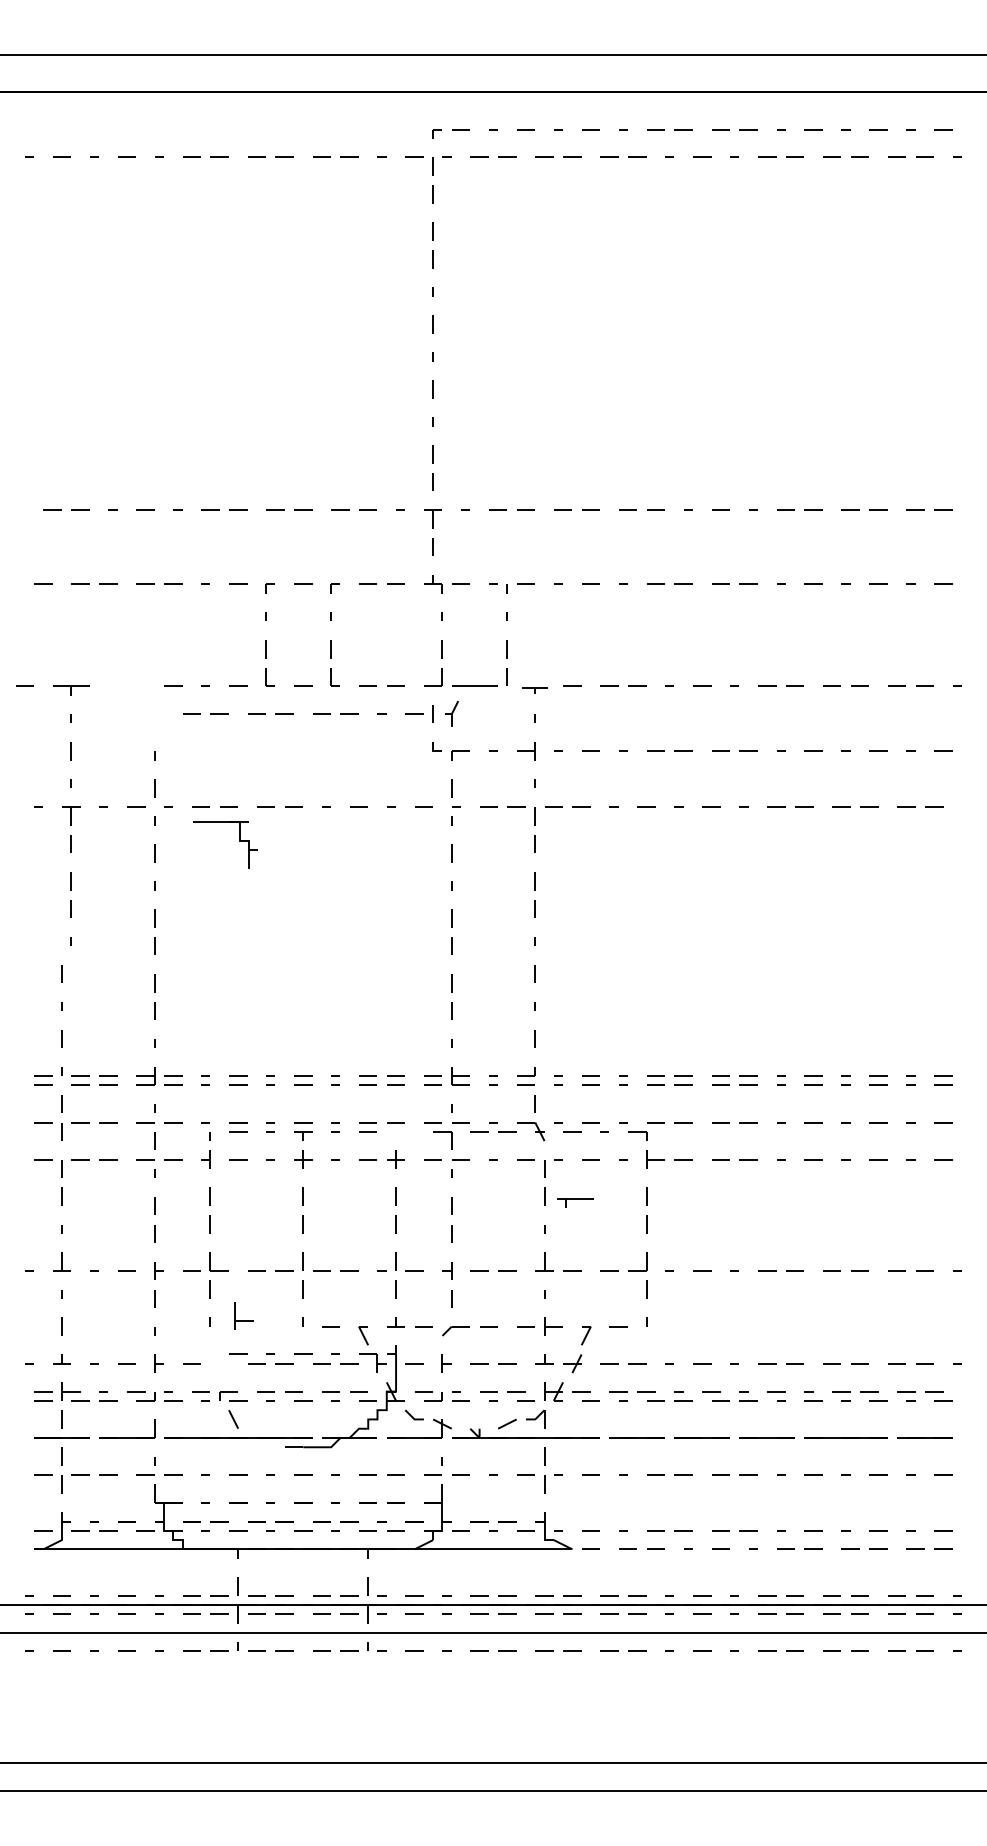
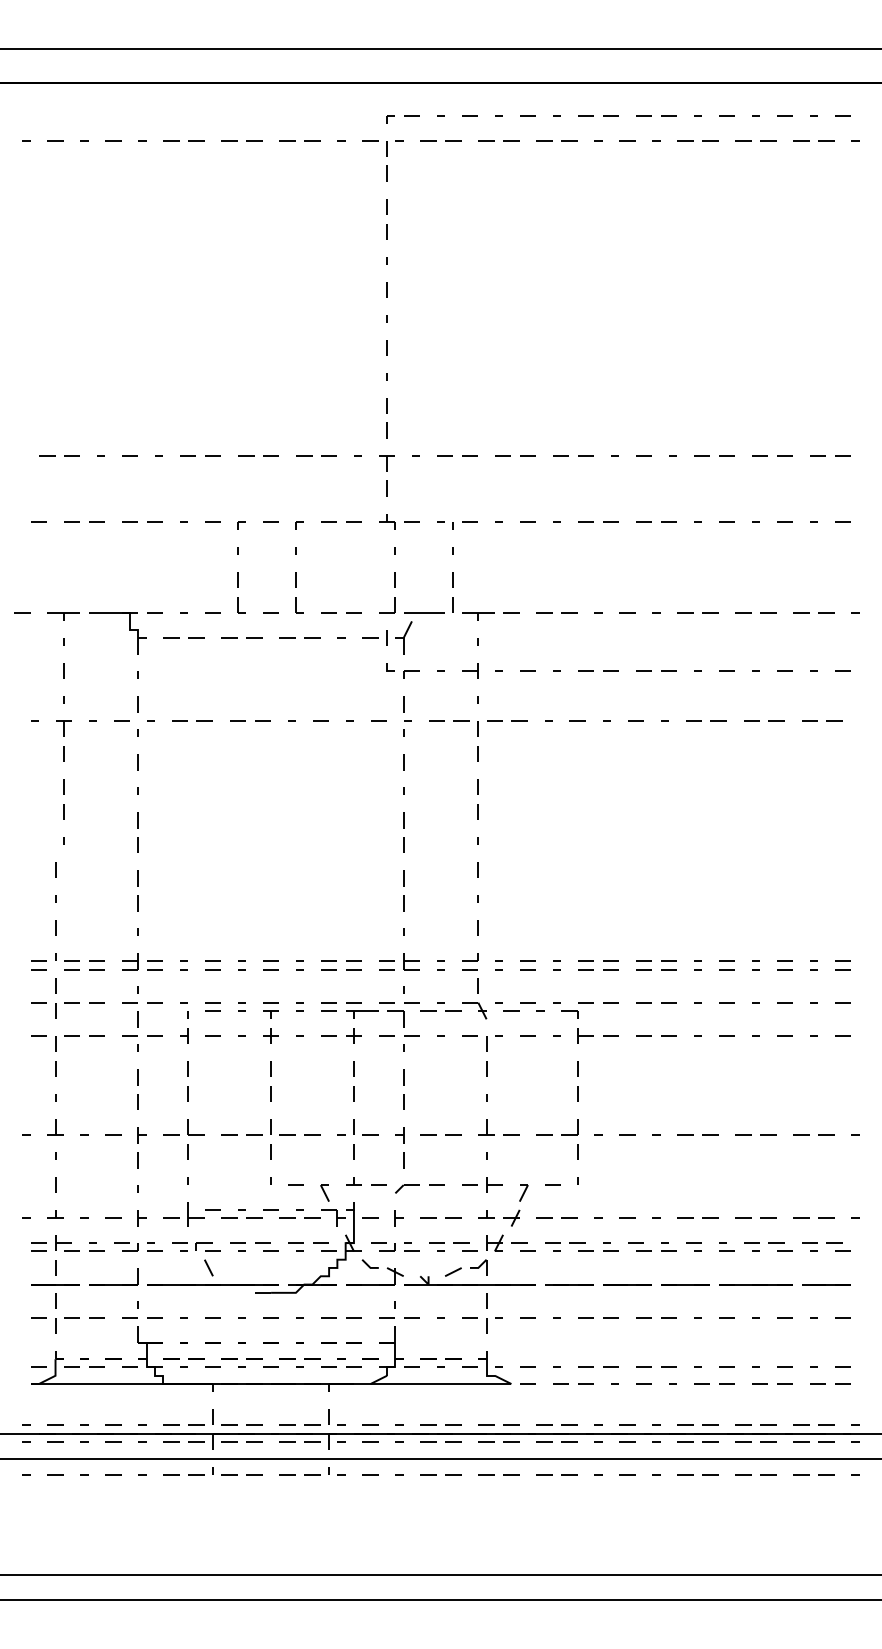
part: (535, 690) -> (478, 616), size x1.43
part: (451, 713) -> (403, 637), size x1.43
part: (239, 841) -> (130, 630), moved
part: (575, 1202) -> (362, 1014), moved
part: (243, 1315) -> (195, 1213), moved

